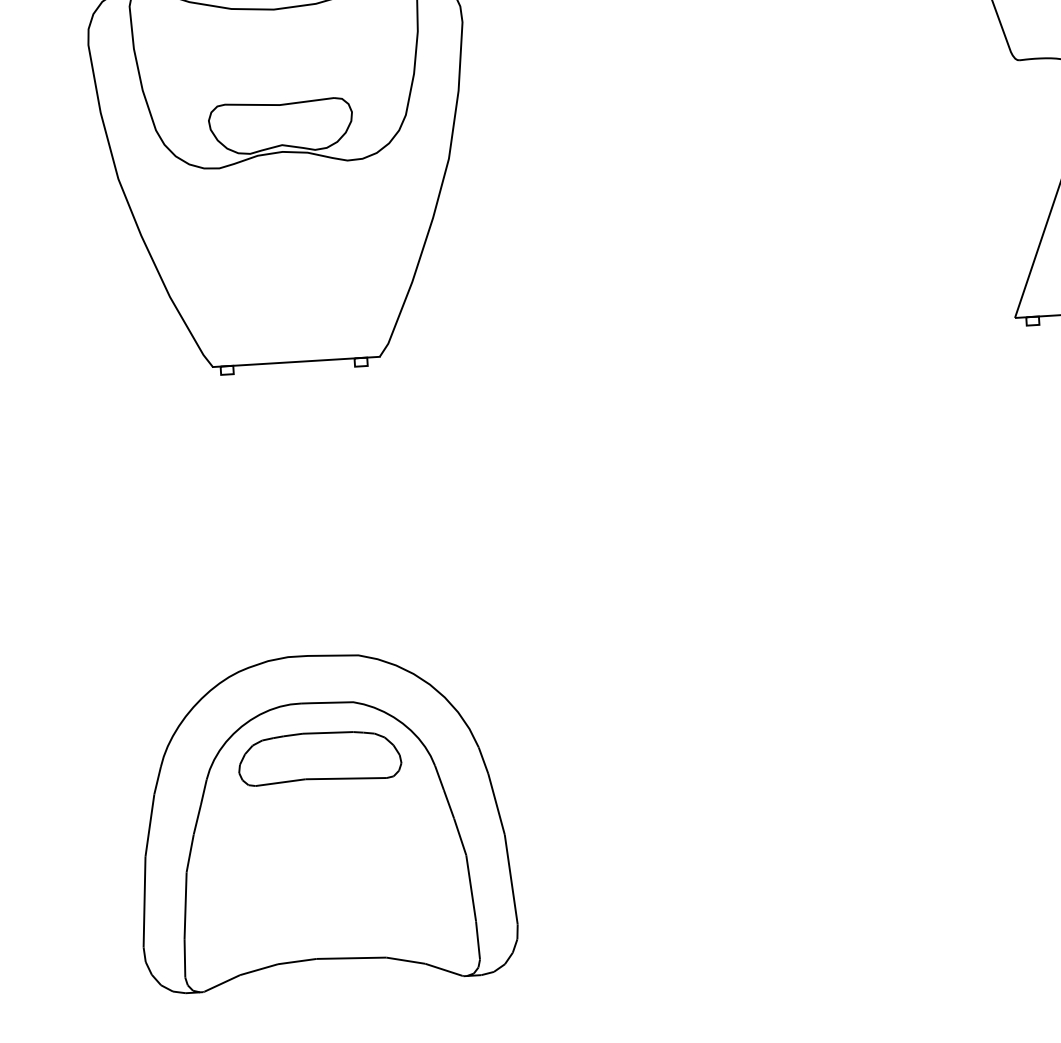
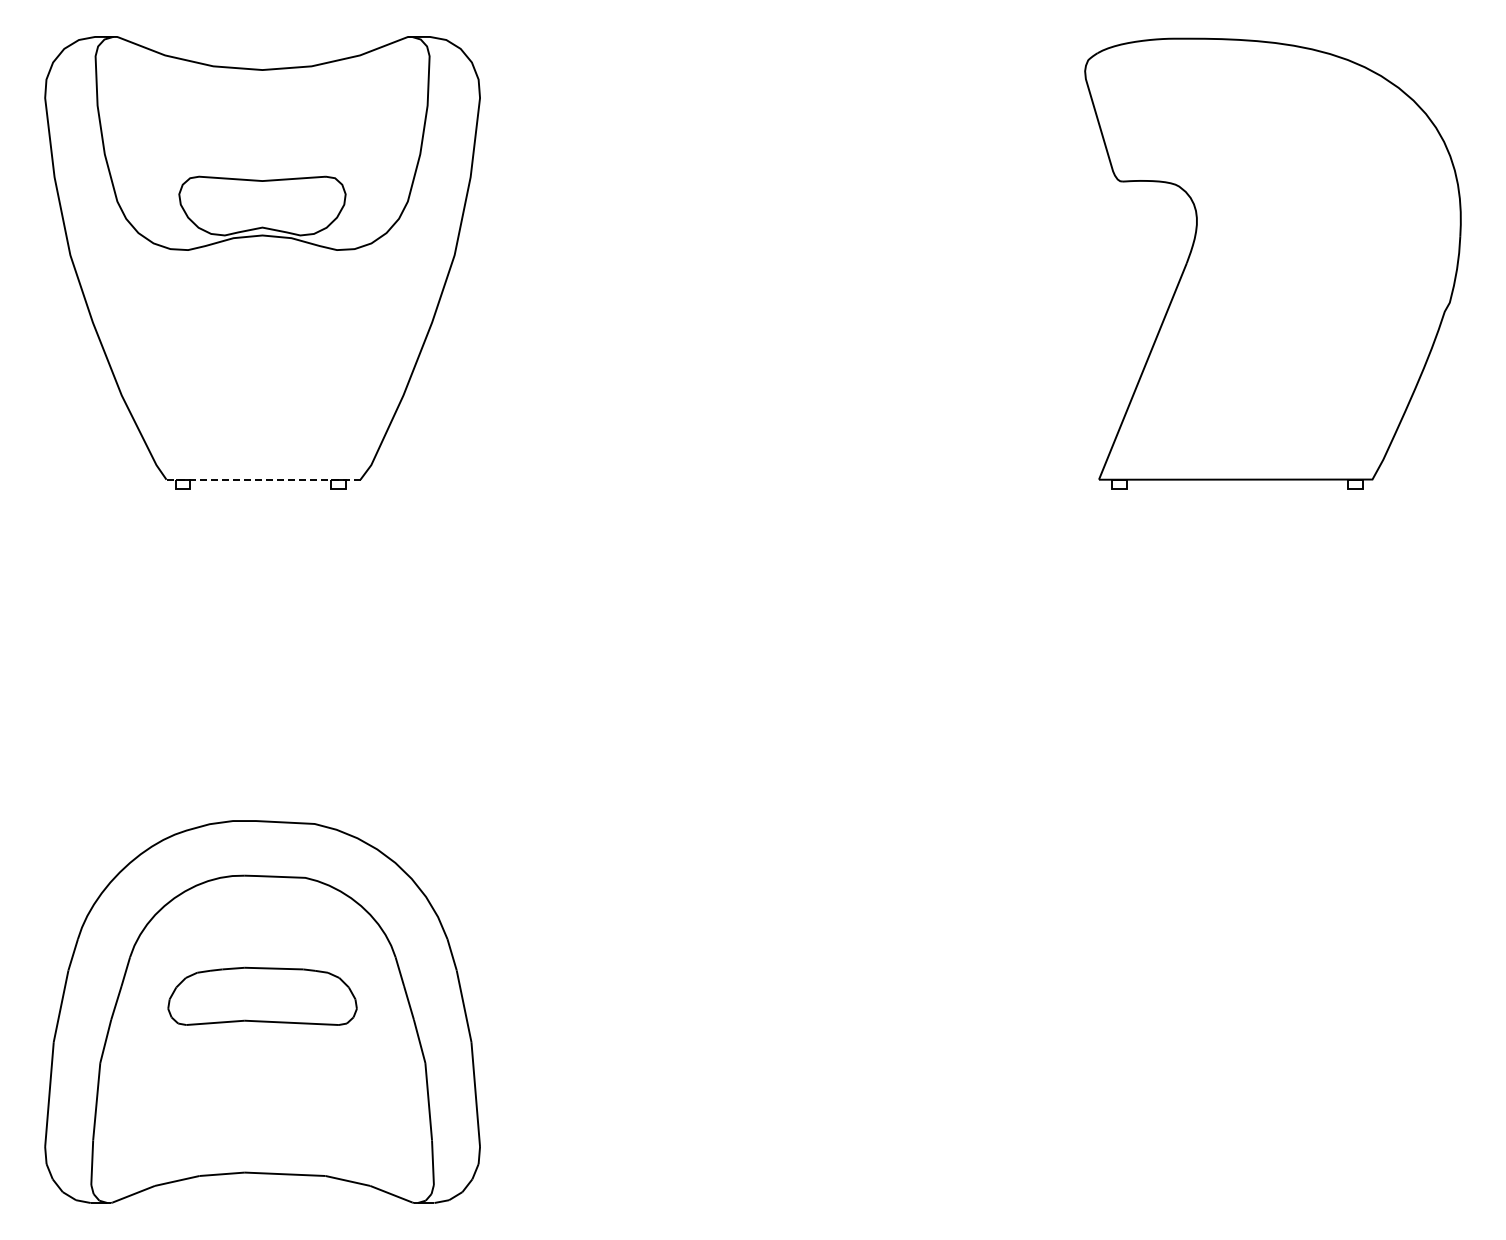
line: (296, 361) -> (263, 479), solid -> dashed
part: (319, 756) -> (262, 995), moved

